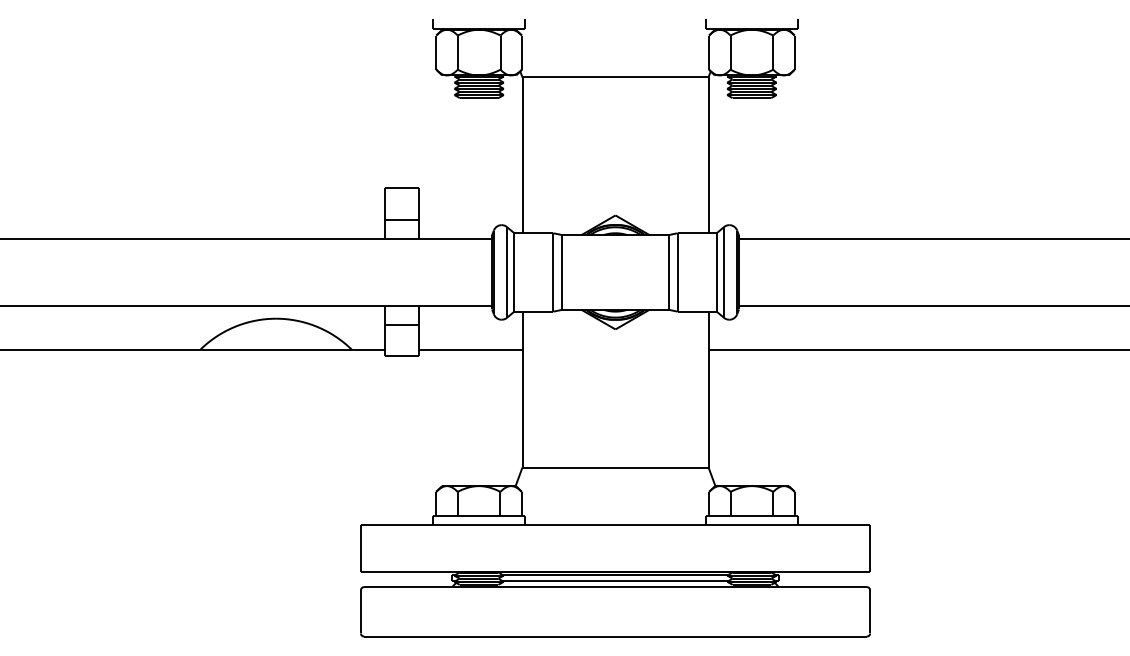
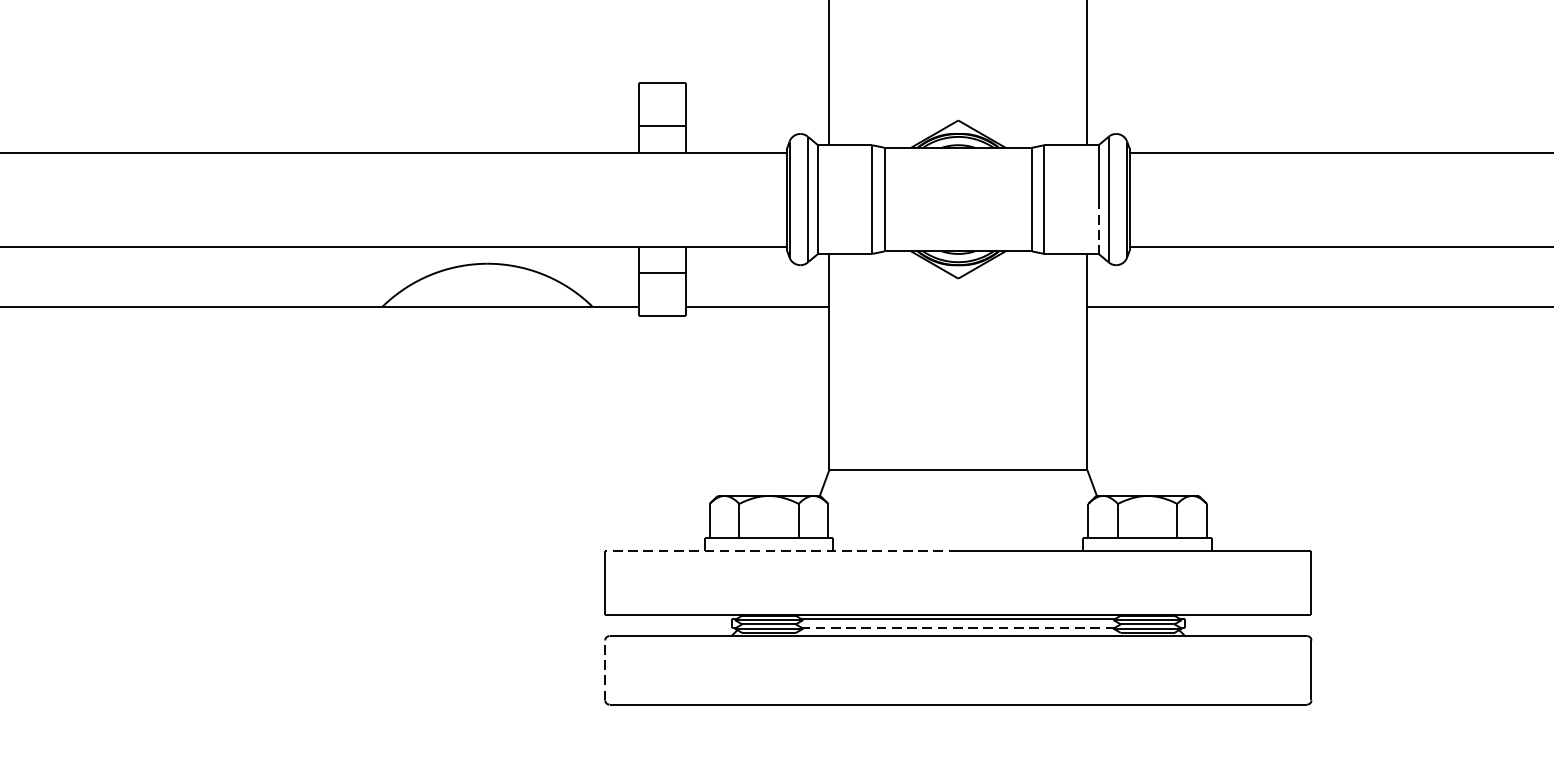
line: (716, 292) -> (1098, 227), solid -> dashed
line: (487, 525) -> (780, 550), solid -> dashed
line: (615, 581) -> (958, 628), solid -> dashed
line: (360, 611) -> (604, 669), solid -> dashed

